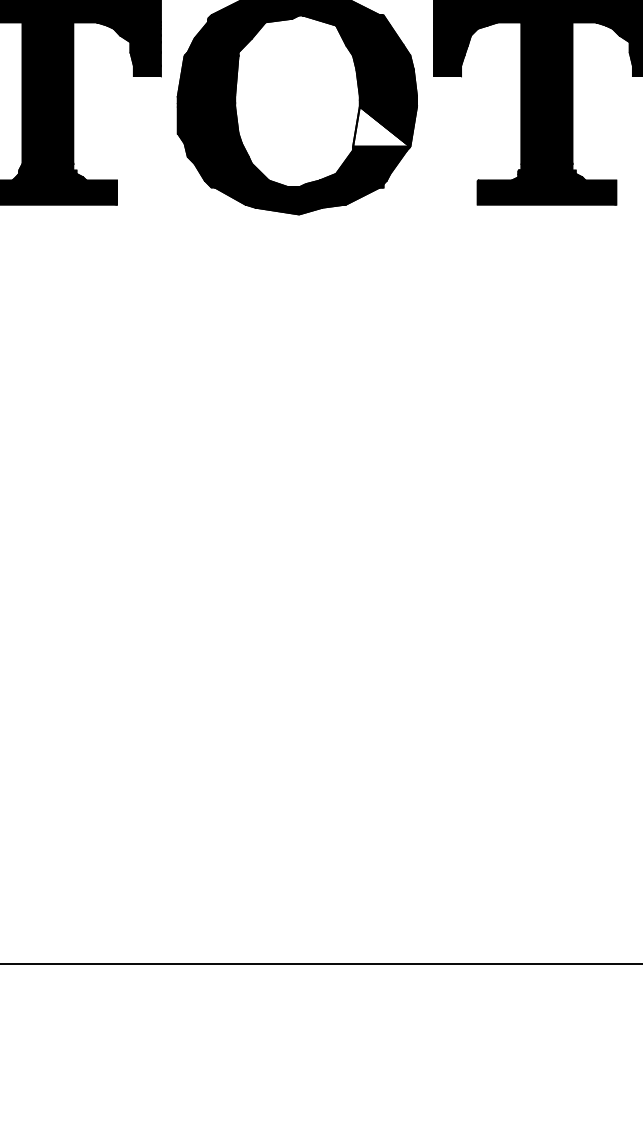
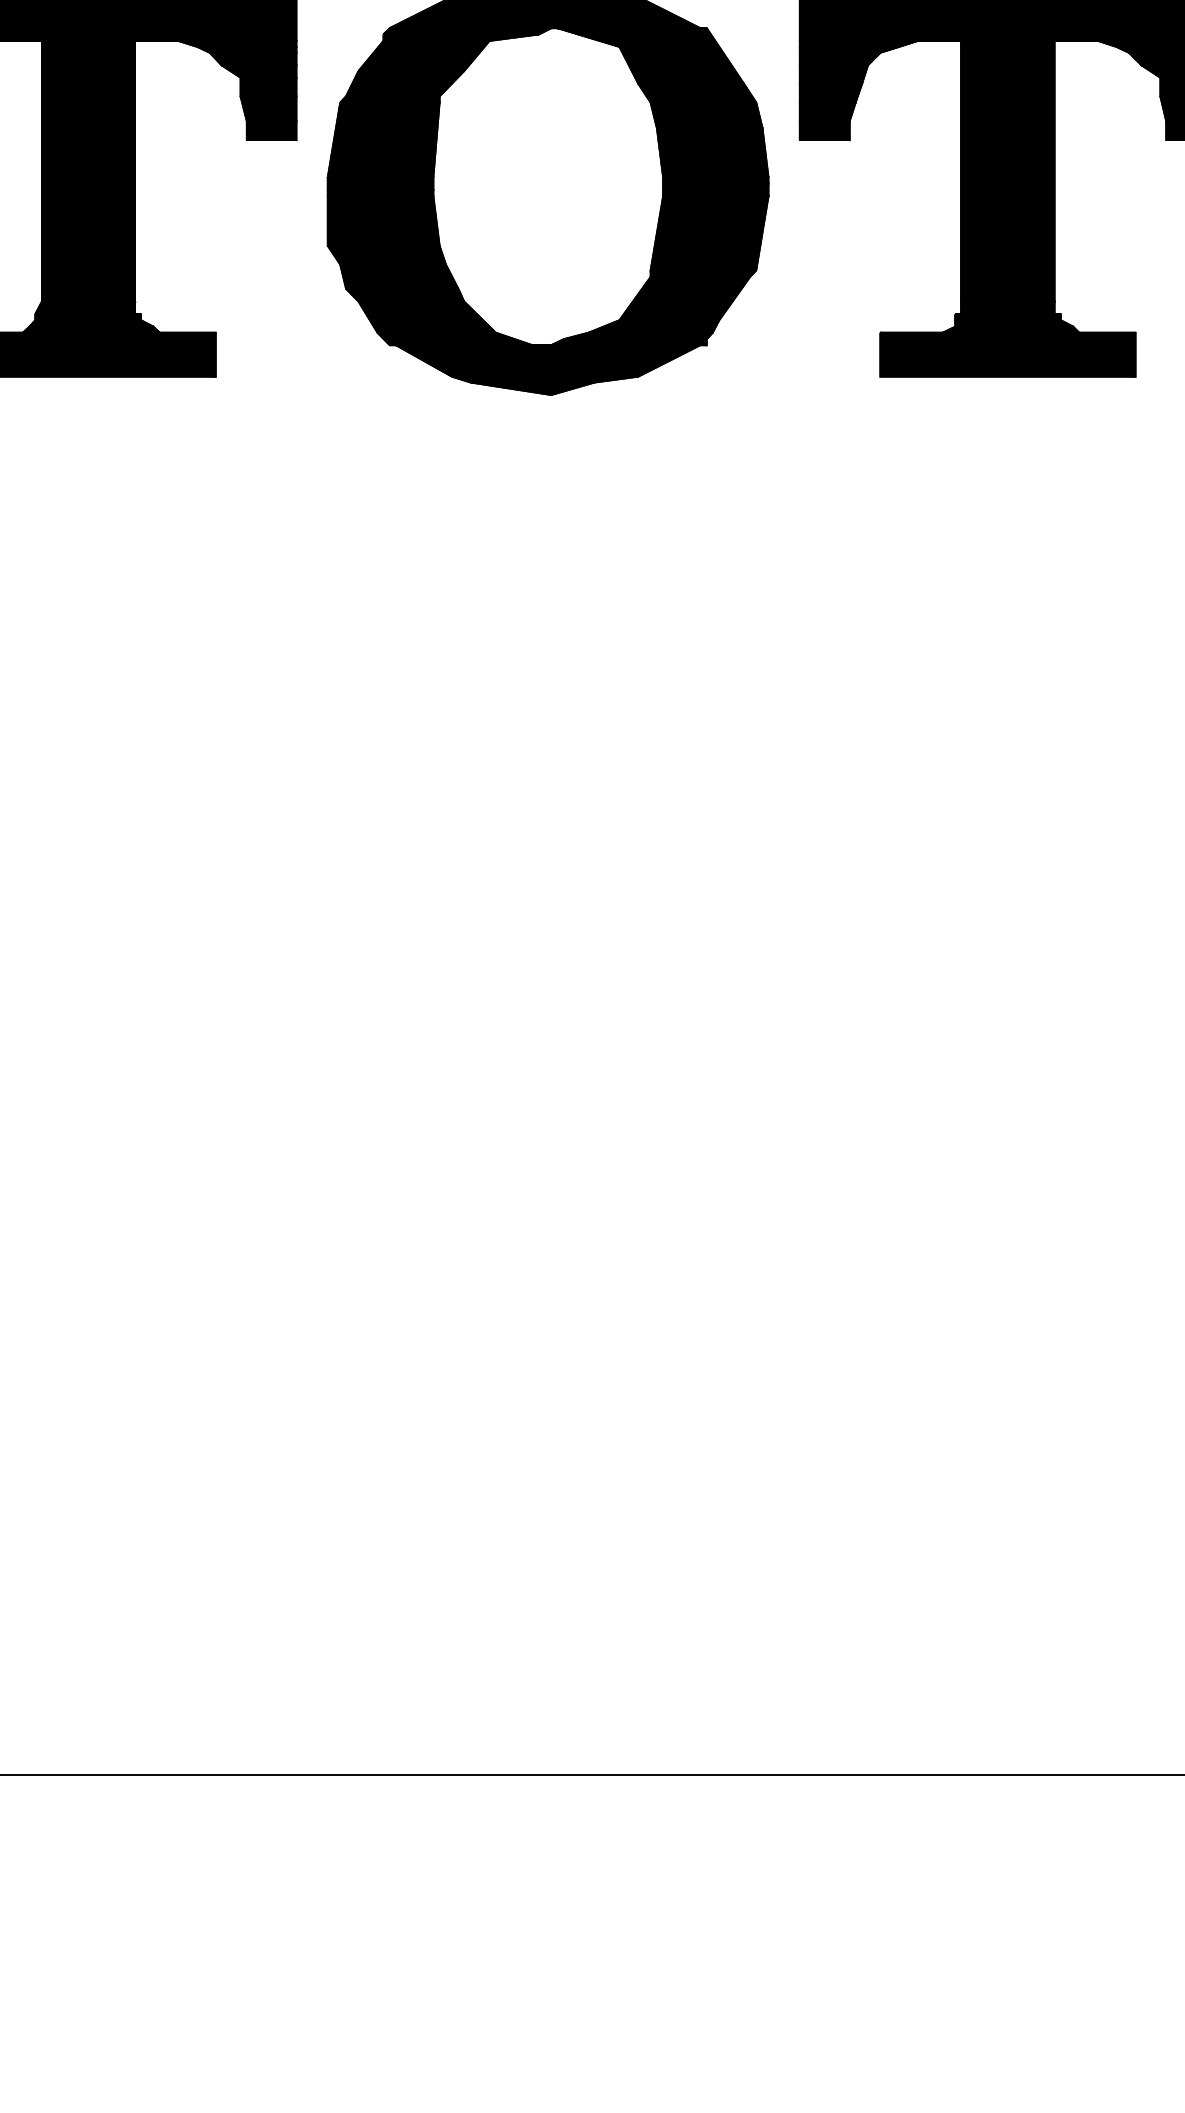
fill: (381, 126) -> (703, 232), added

